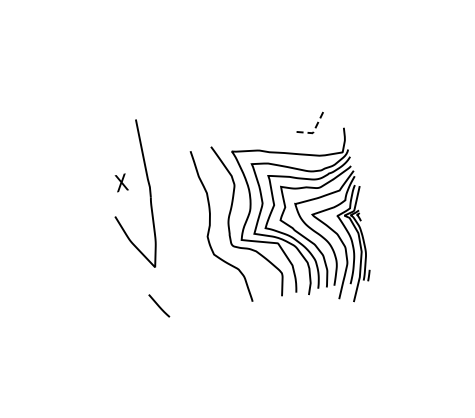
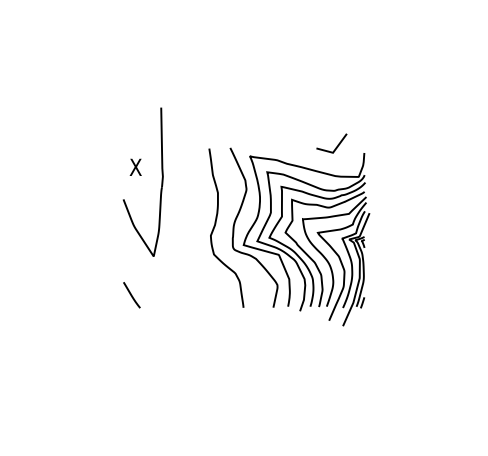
line: (314, 131) -> (334, 151), dashed -> solid
line: (158, 306) -> (131, 295), moved

